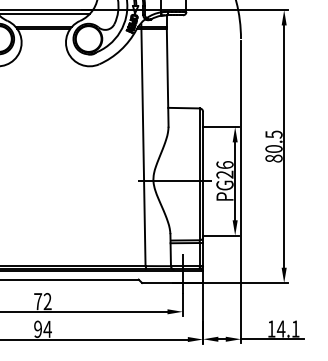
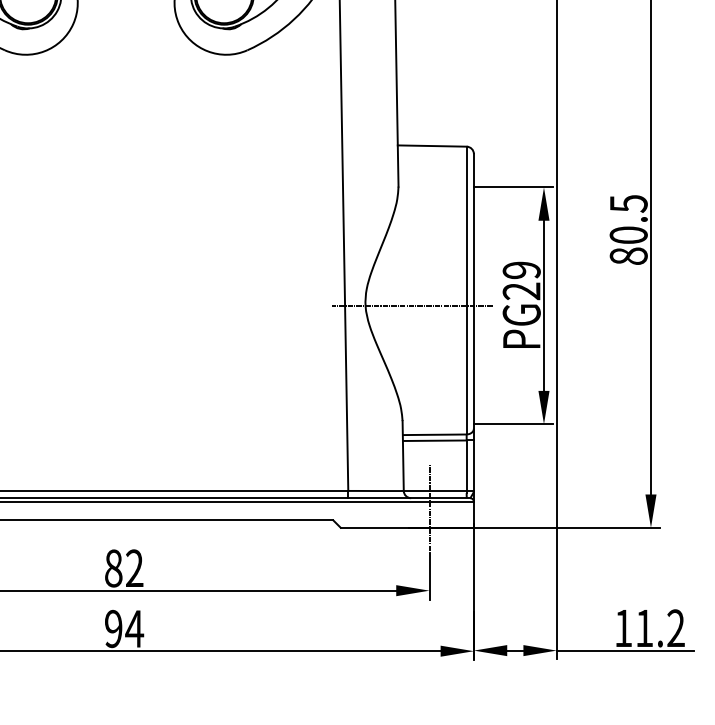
text: (224, 165) -> (520, 271), PG26 -> PG29
text: (38, 301) -> (114, 568), 72 -> 82
text: (287, 328) -> (658, 627), 14.1 -> 11.2

